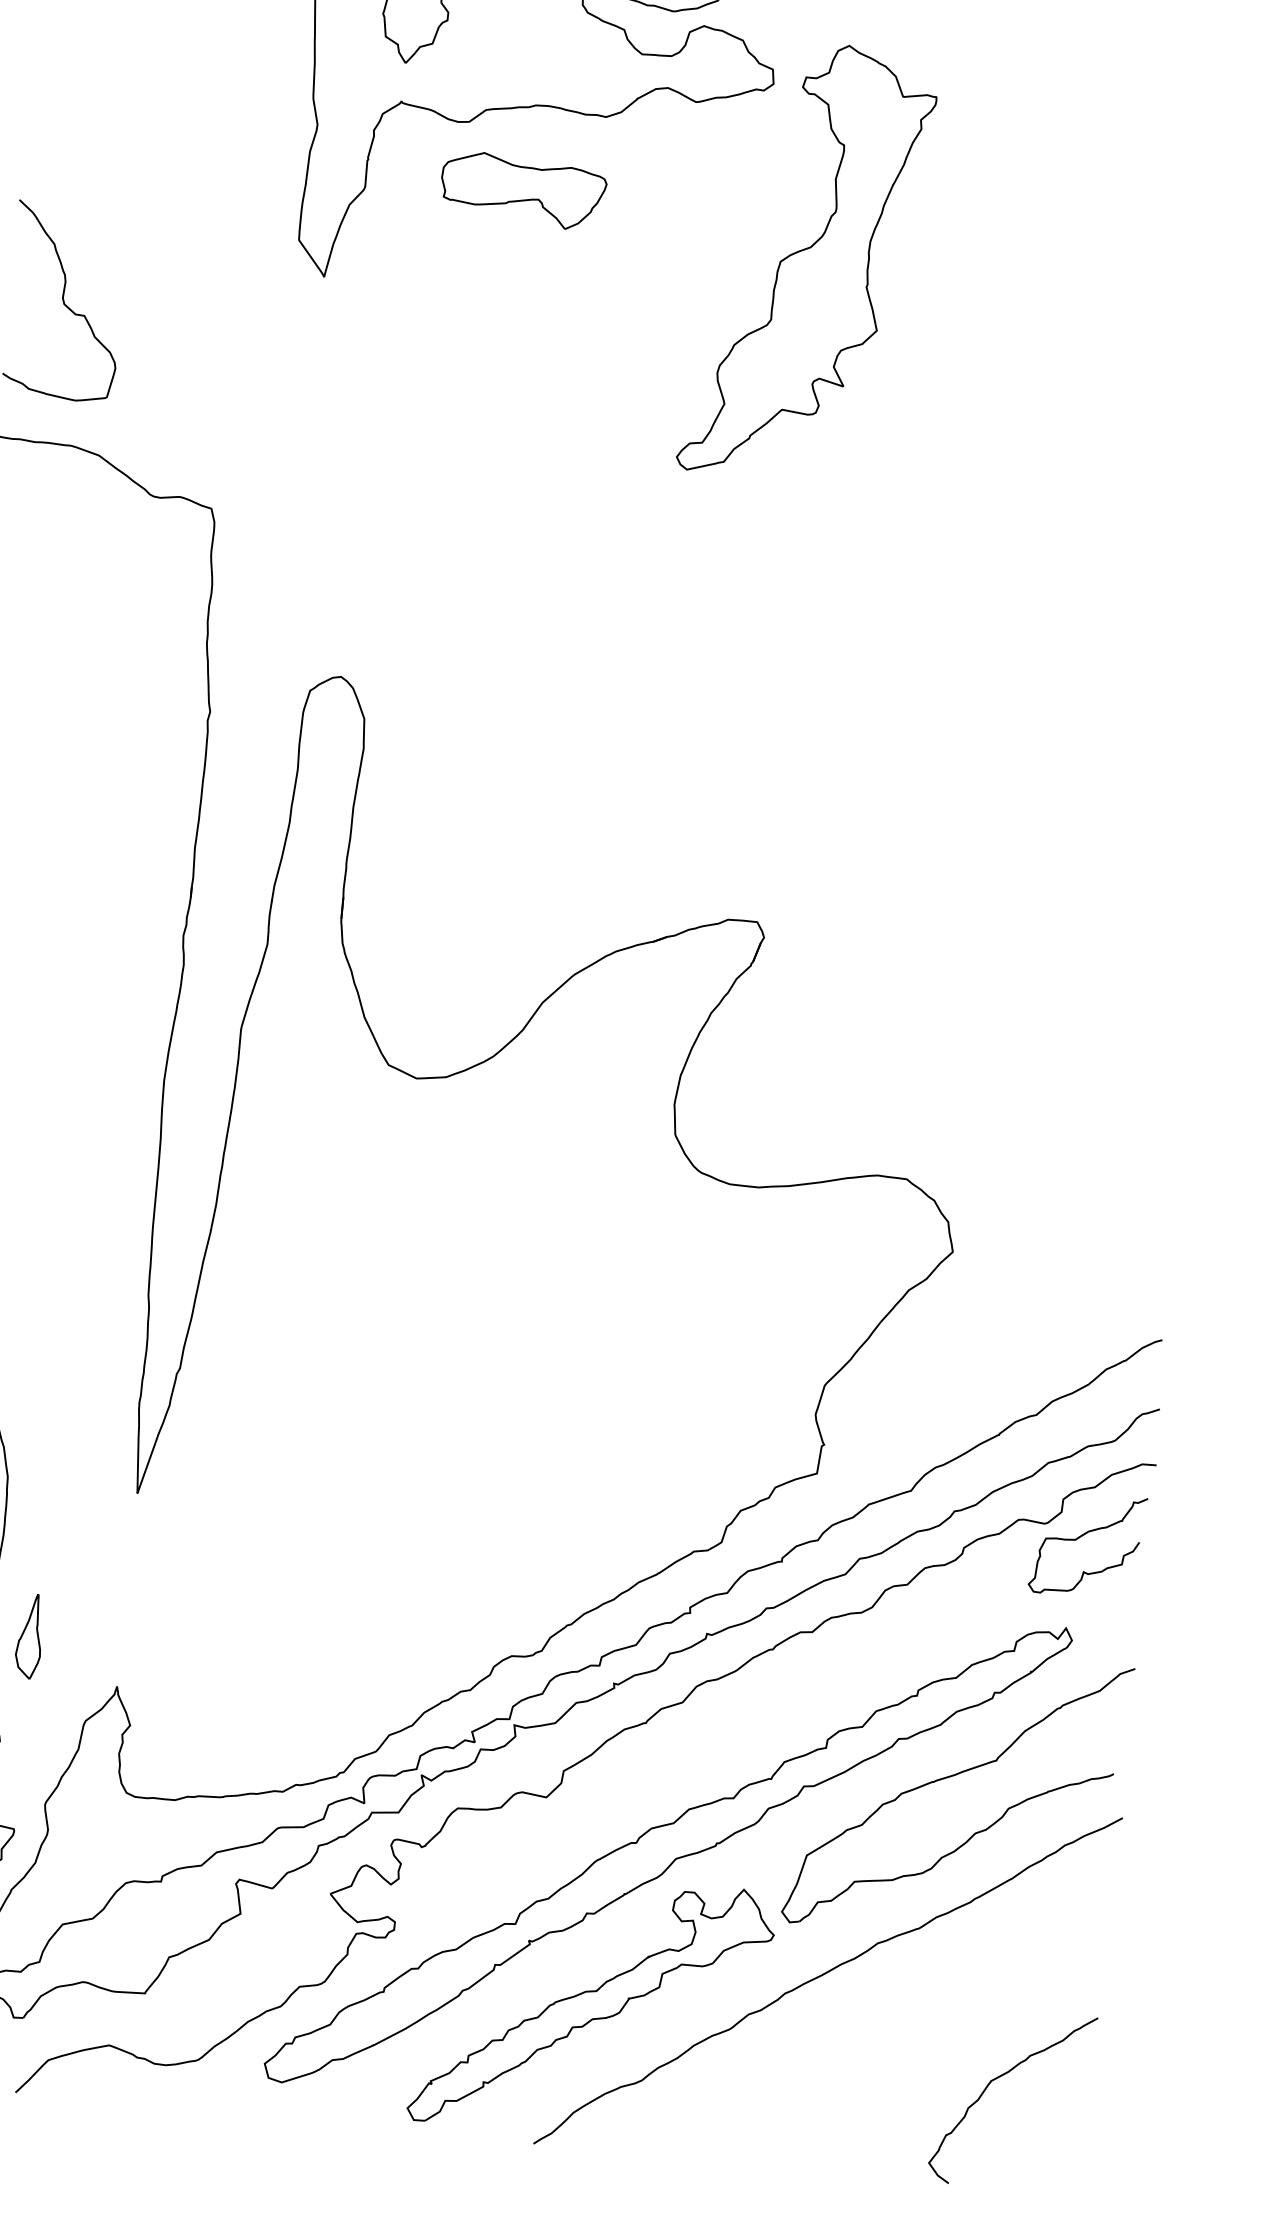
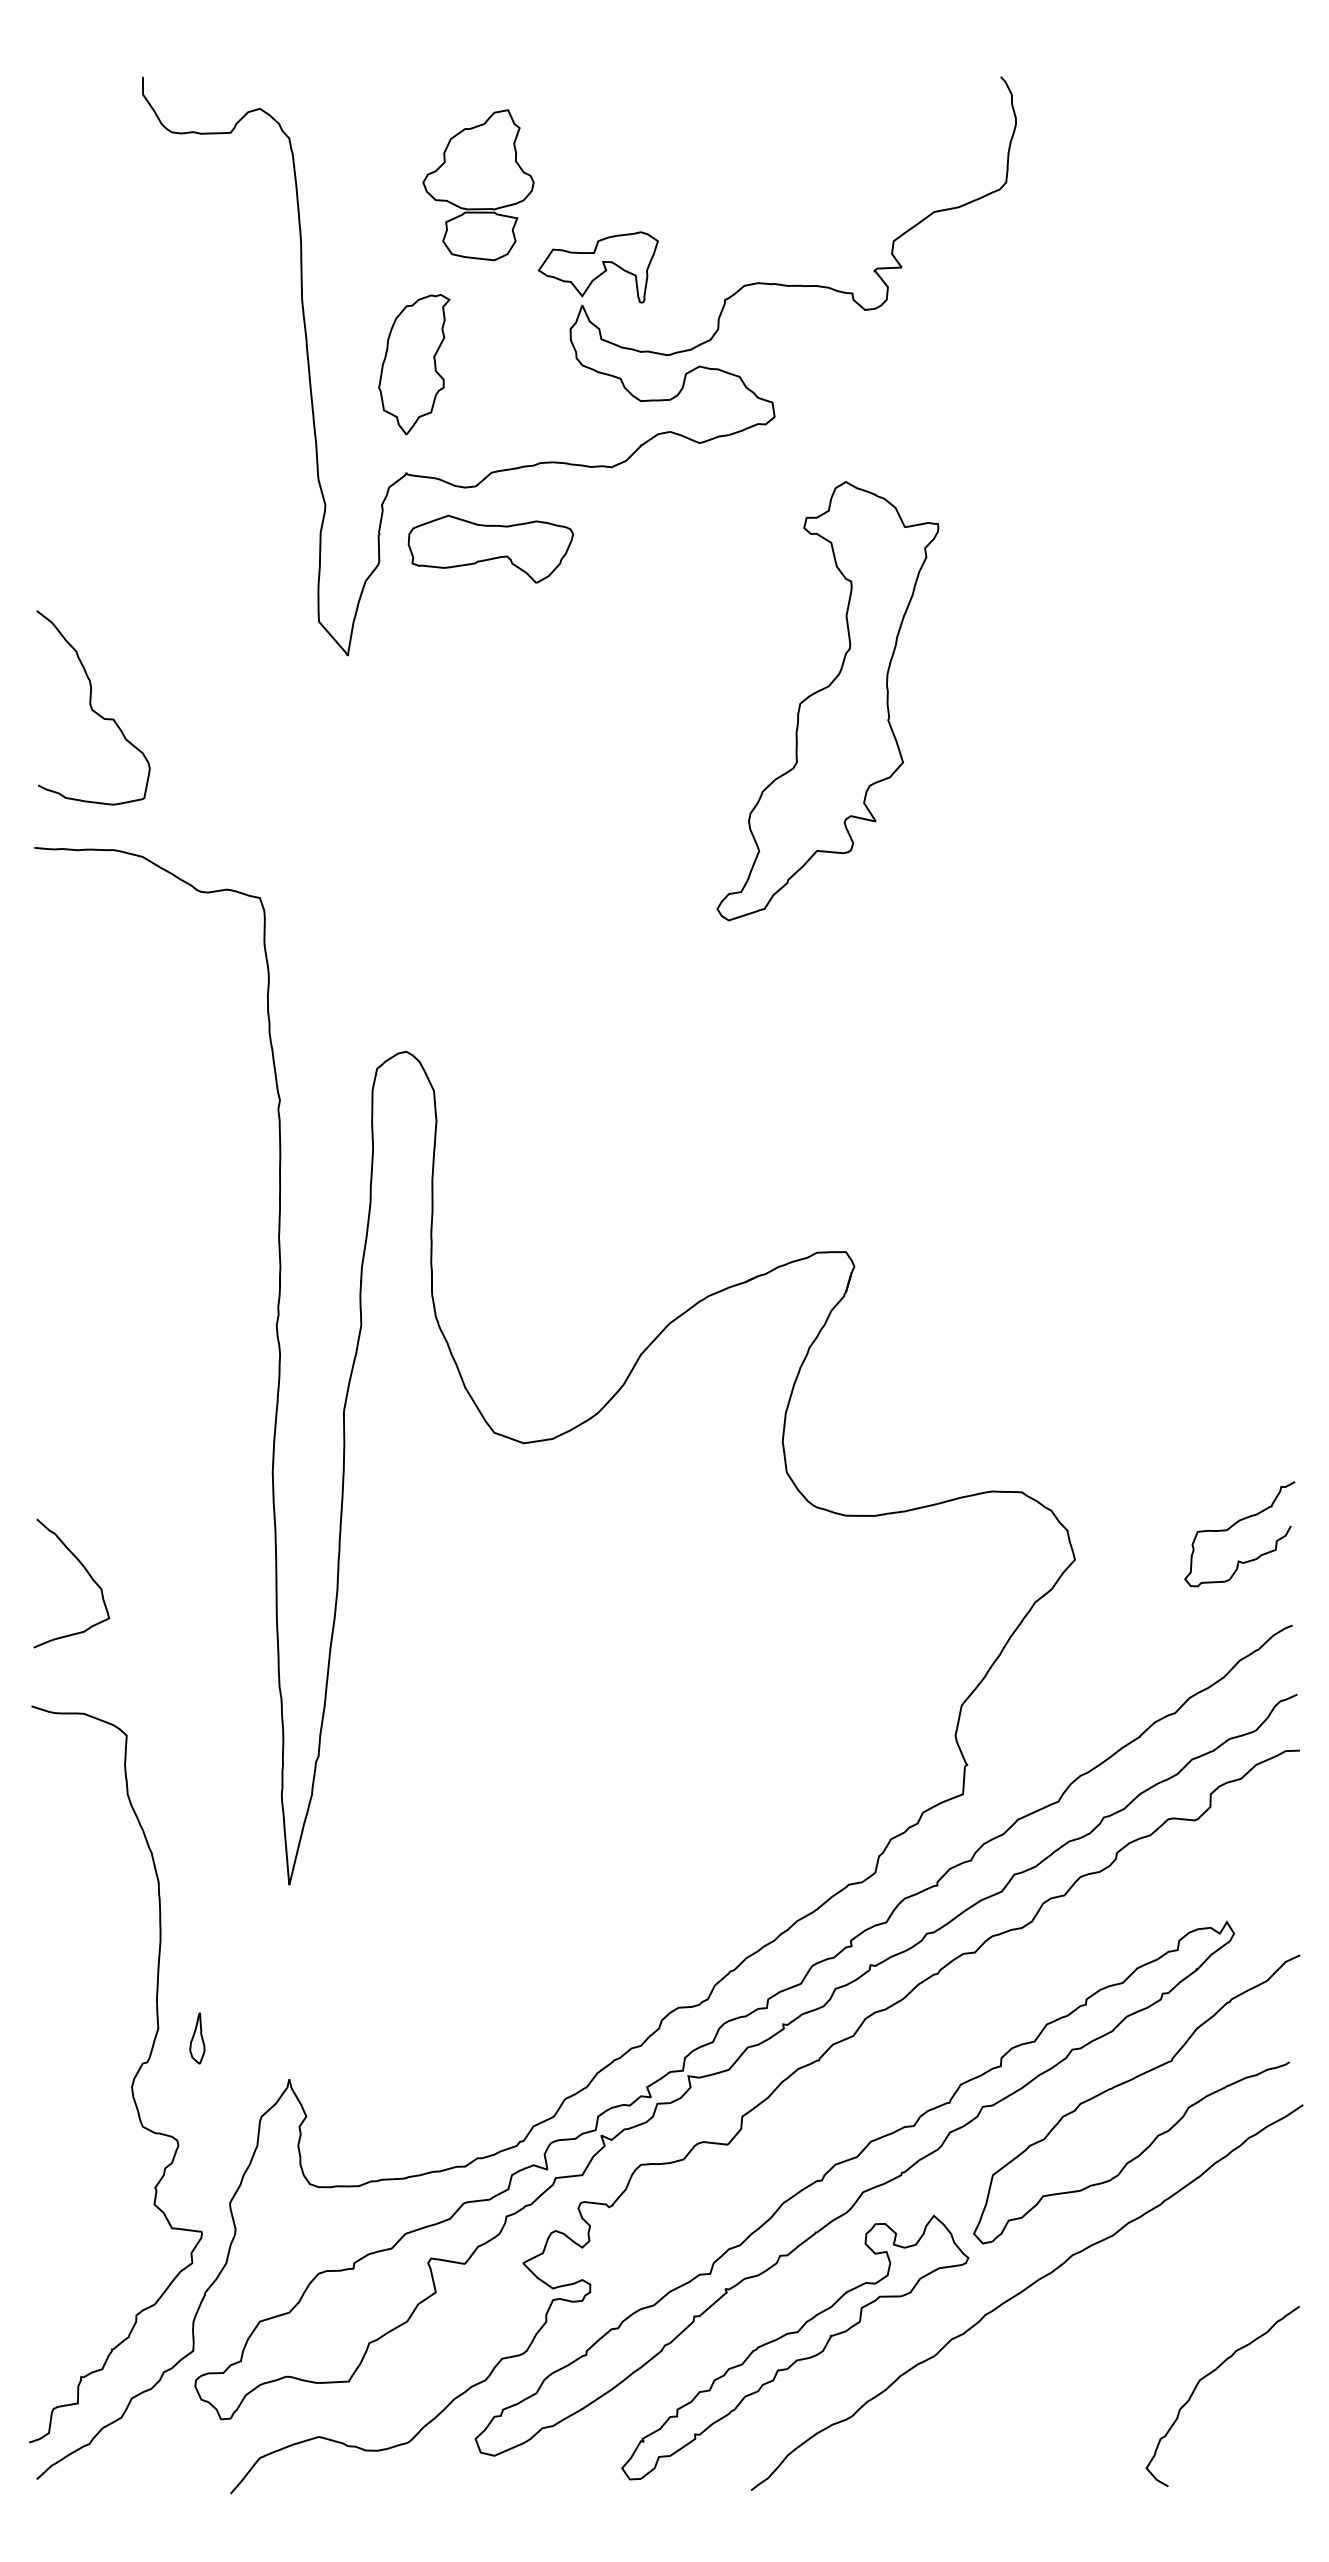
part: (522, 190) -> (490, 548), moved
part: (808, 262) -> (827, 701), moved
curve: (1082, 1536) -> (1233, 1526), moved
part: (30, 1636) -> (197, 2038), size x0.6

